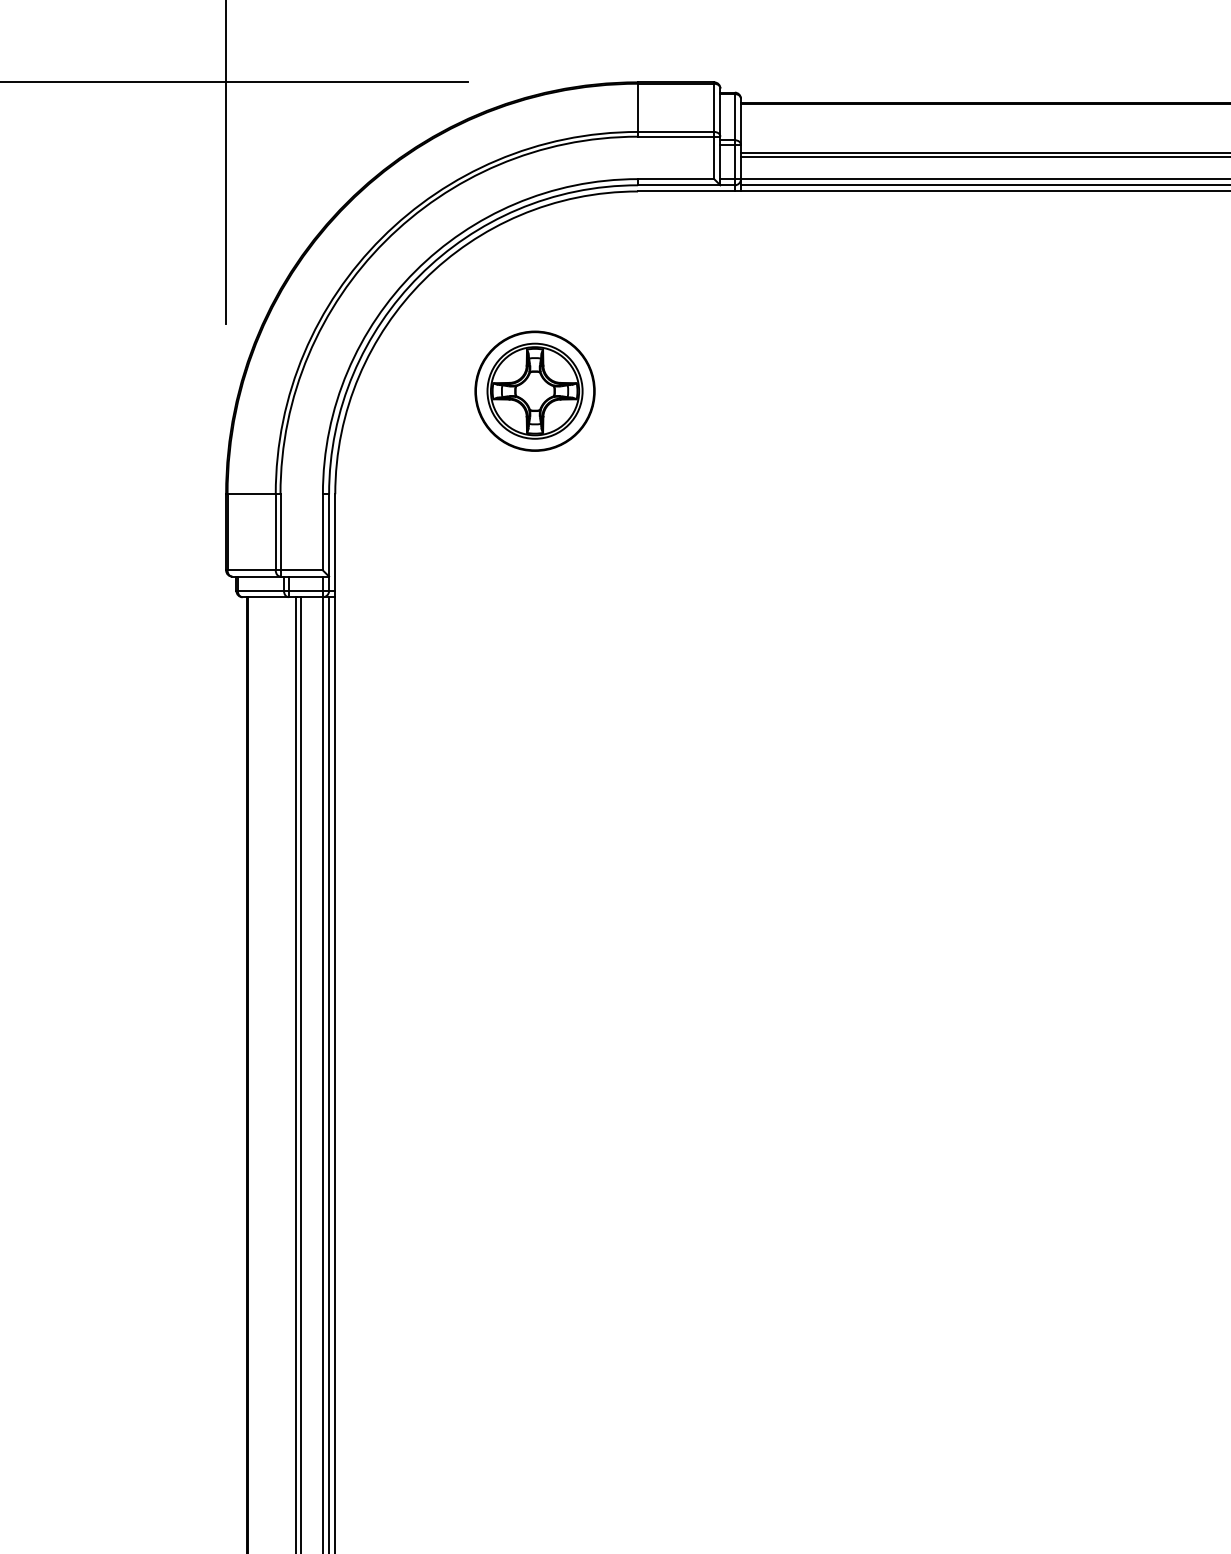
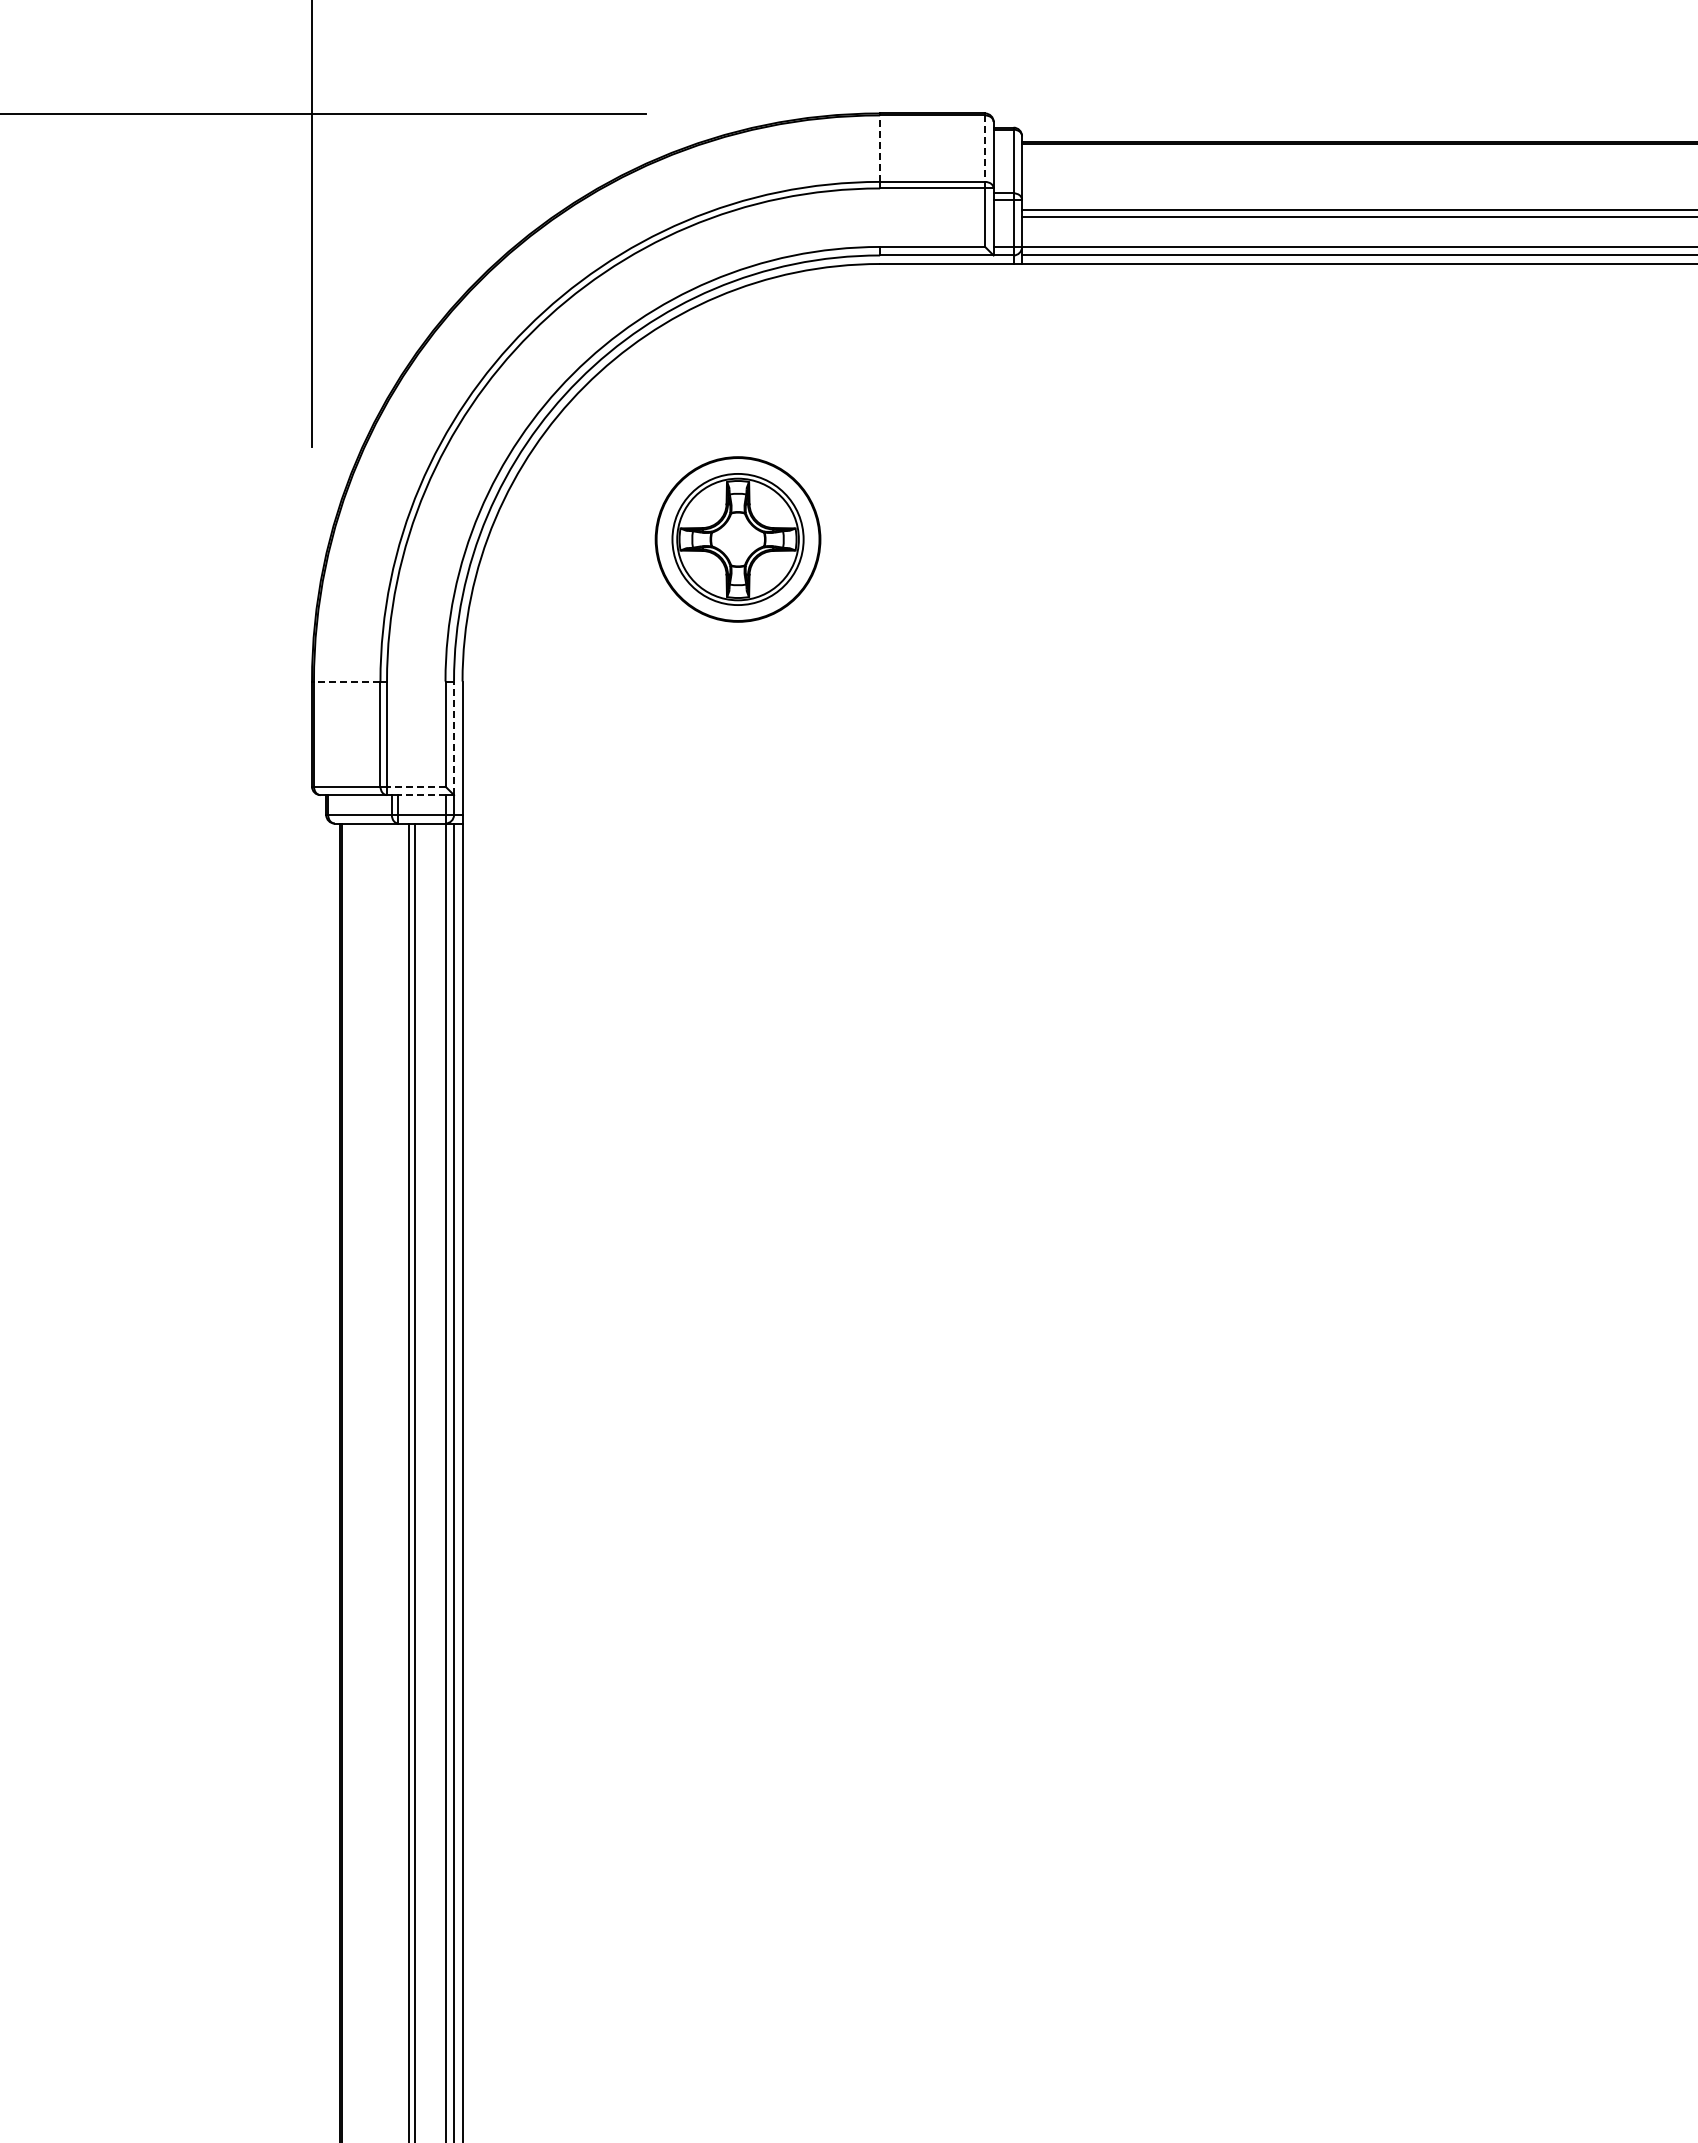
line: (638, 107) -> (880, 148), solid -> dashed
line: (714, 108) -> (985, 149), solid -> dashed
line: (251, 494) -> (346, 681), solid -> dashed
line: (329, 535) -> (454, 738), solid -> dashed
line: (301, 570) -> (415, 786), solid -> dashed
line: (305, 576) -> (421, 795), solid -> dashed

